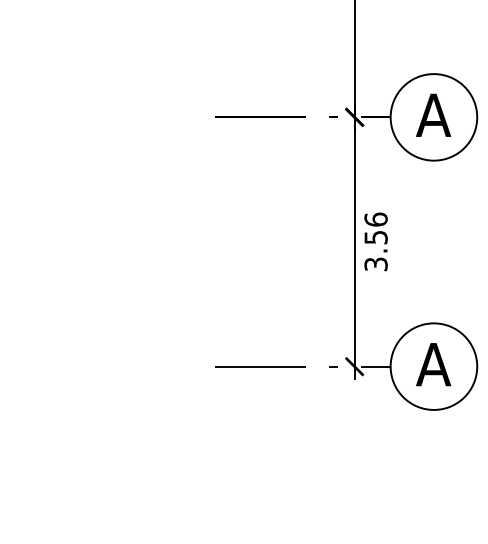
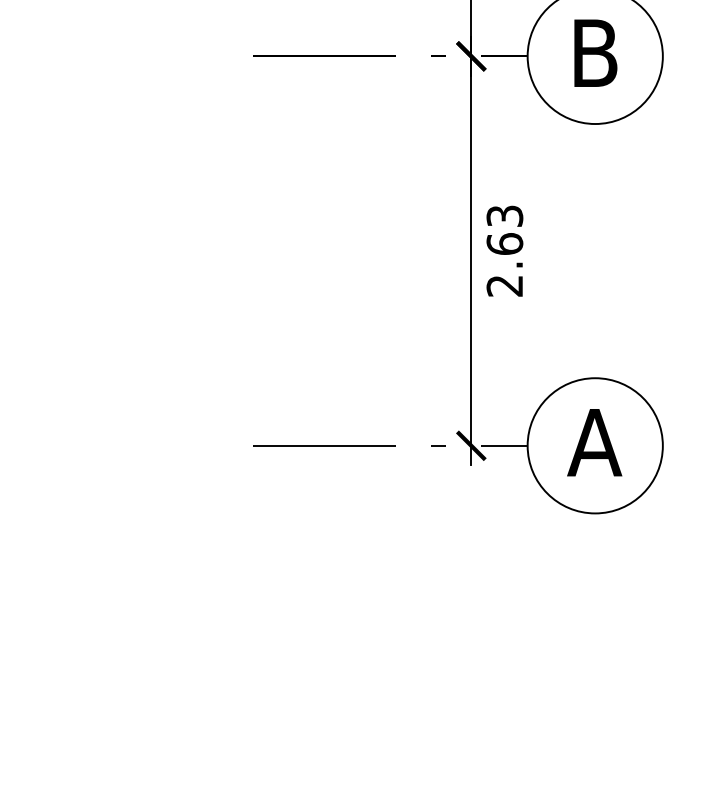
text: (433, 114) -> (594, 51), A -> B
text: (375, 241) -> (503, 250), 3.56 -> 2.63

